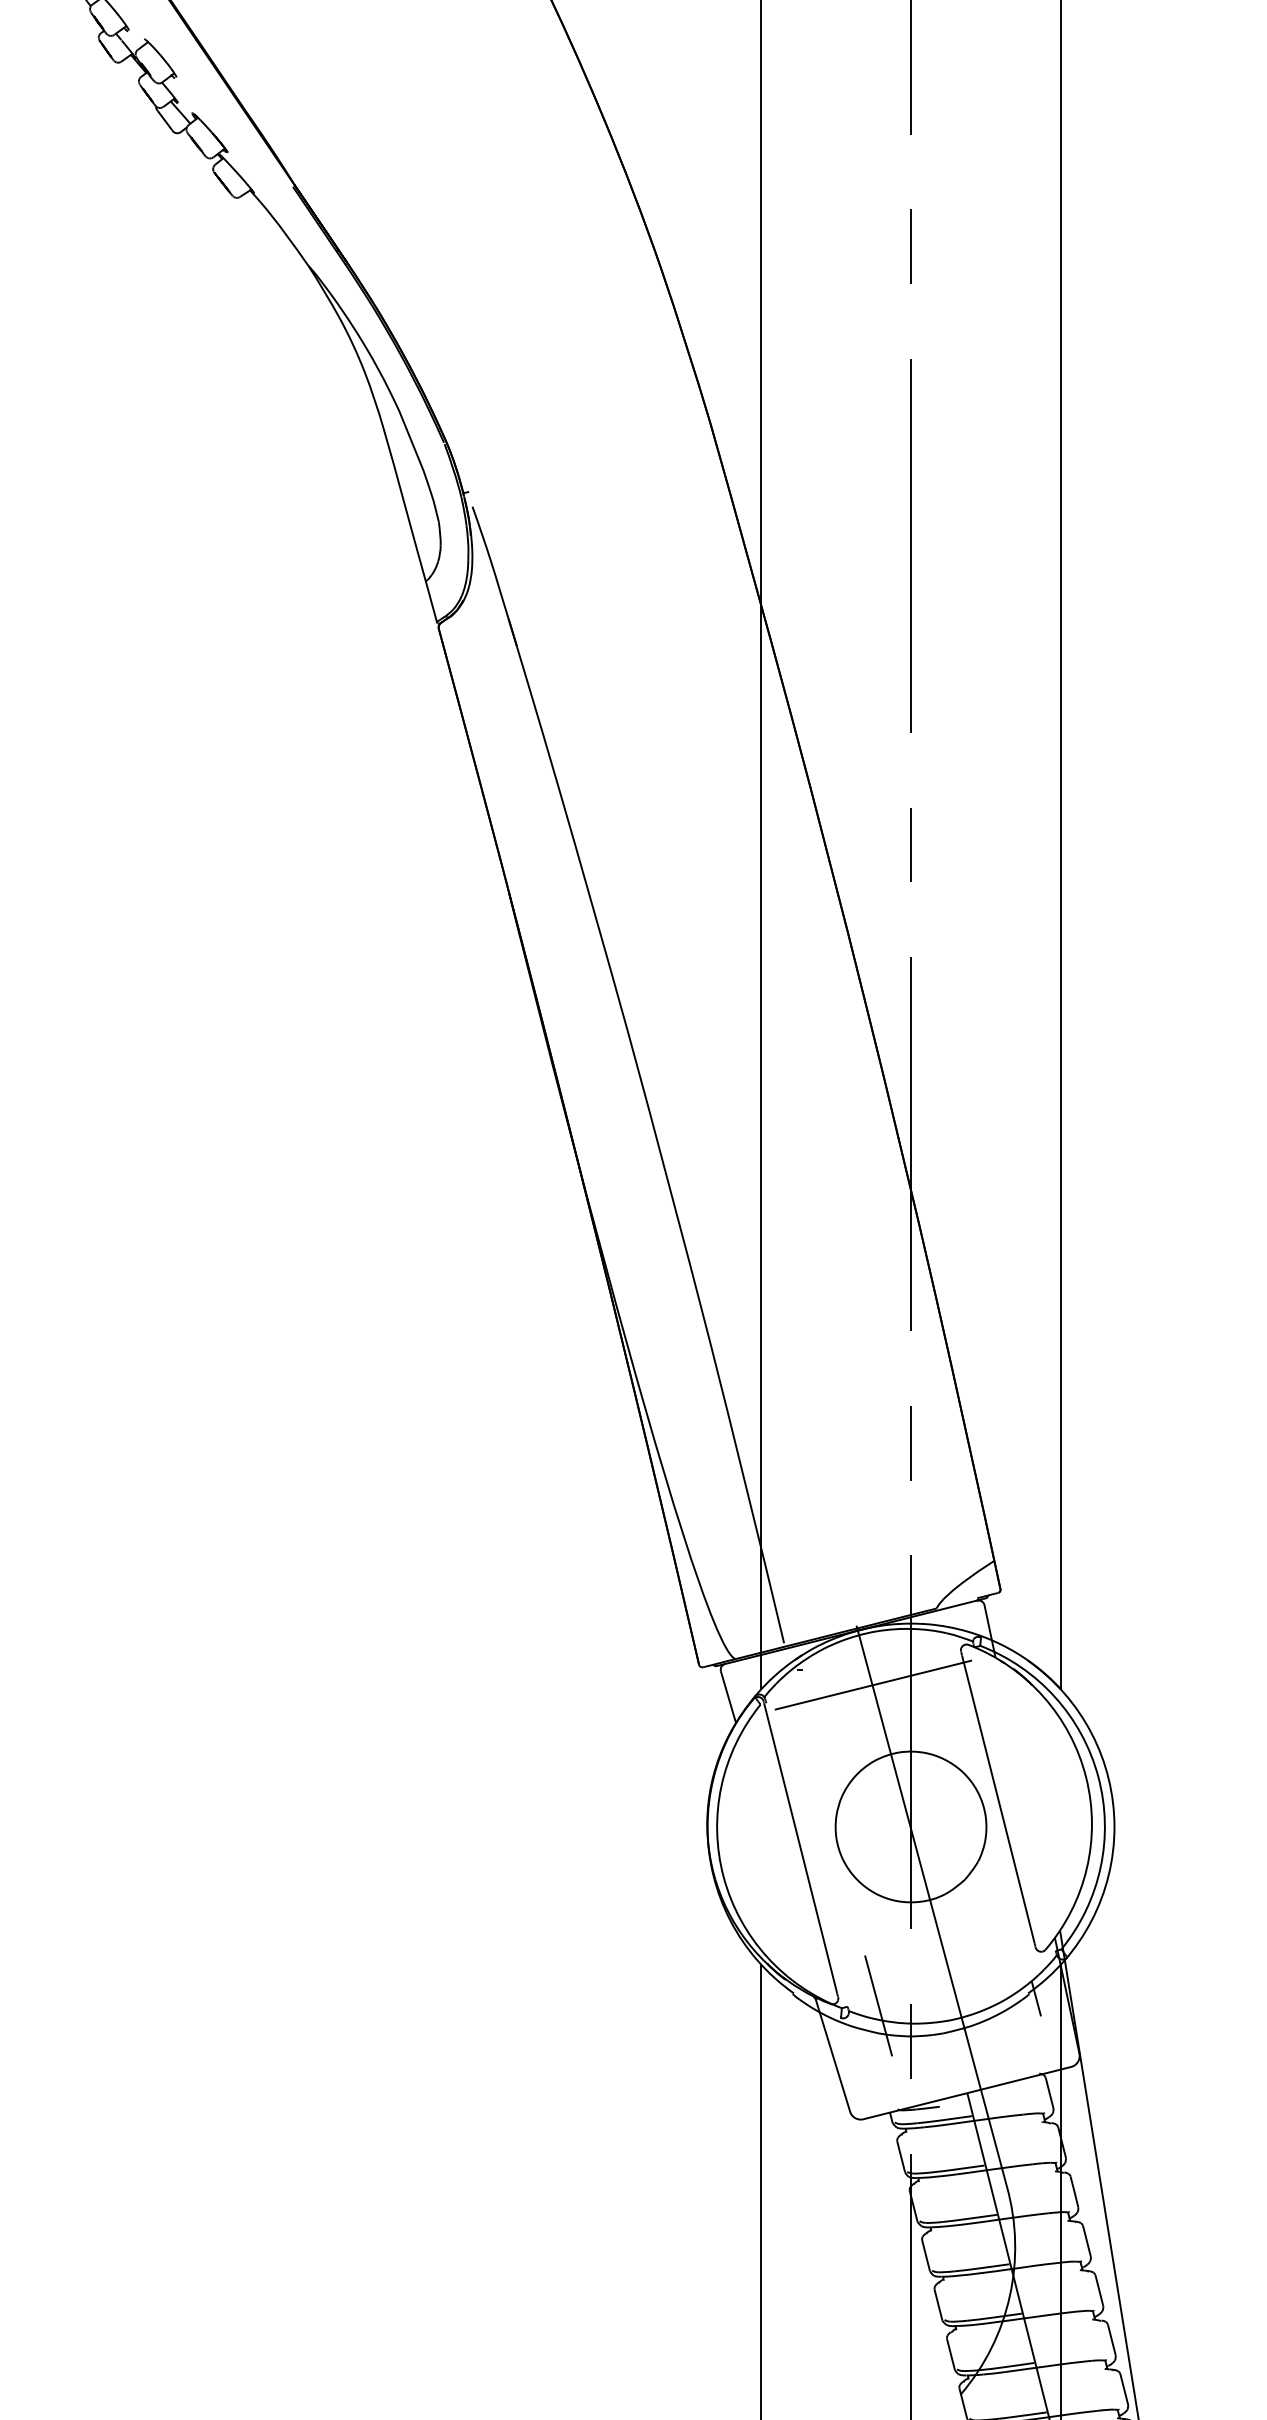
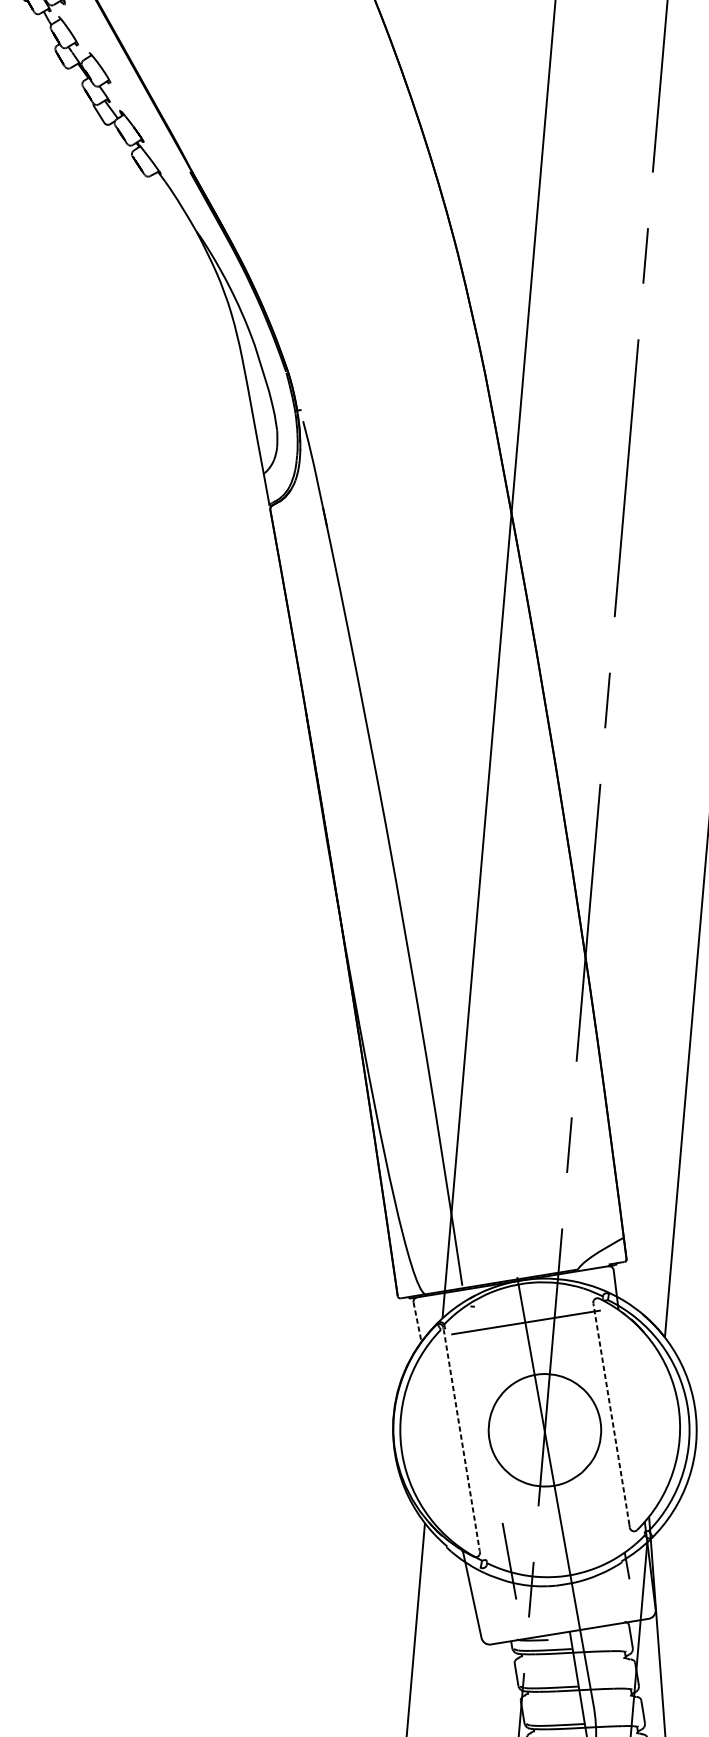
line: (728, 1697) -> (417, 1322), solid -> dashed
line: (998, 1799) -> (611, 1415), solid -> dashed
line: (800, 1845) -> (461, 1437), solid -> dashed

